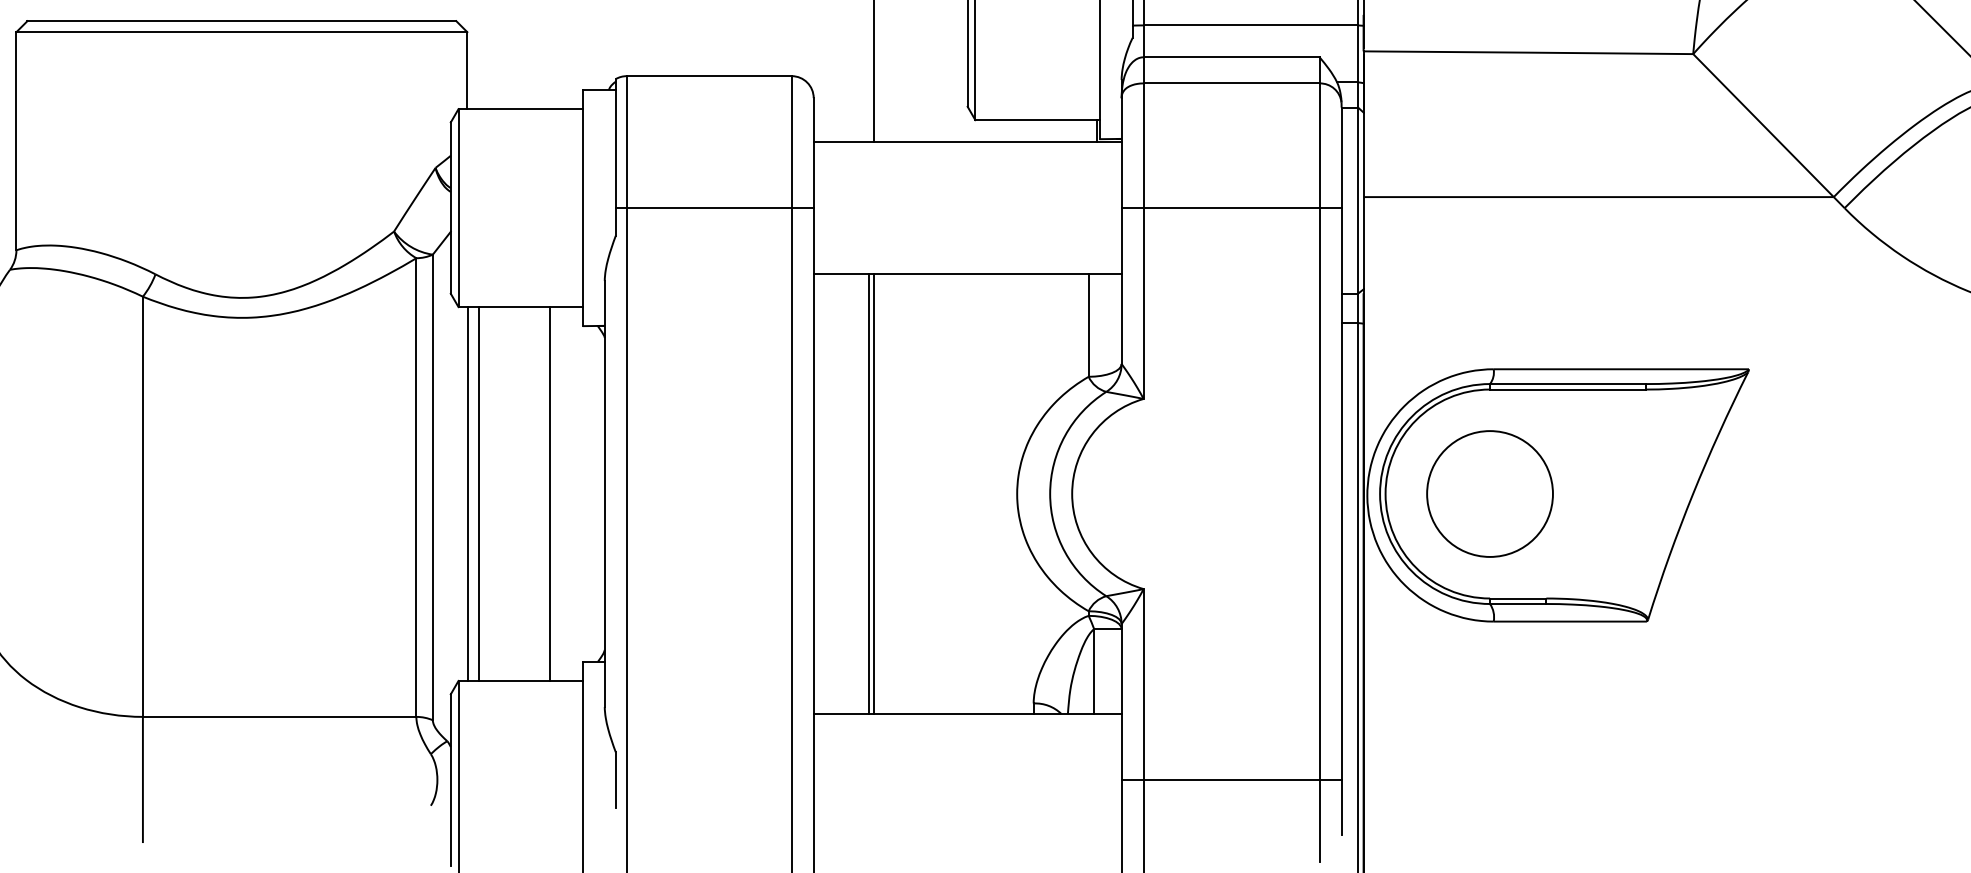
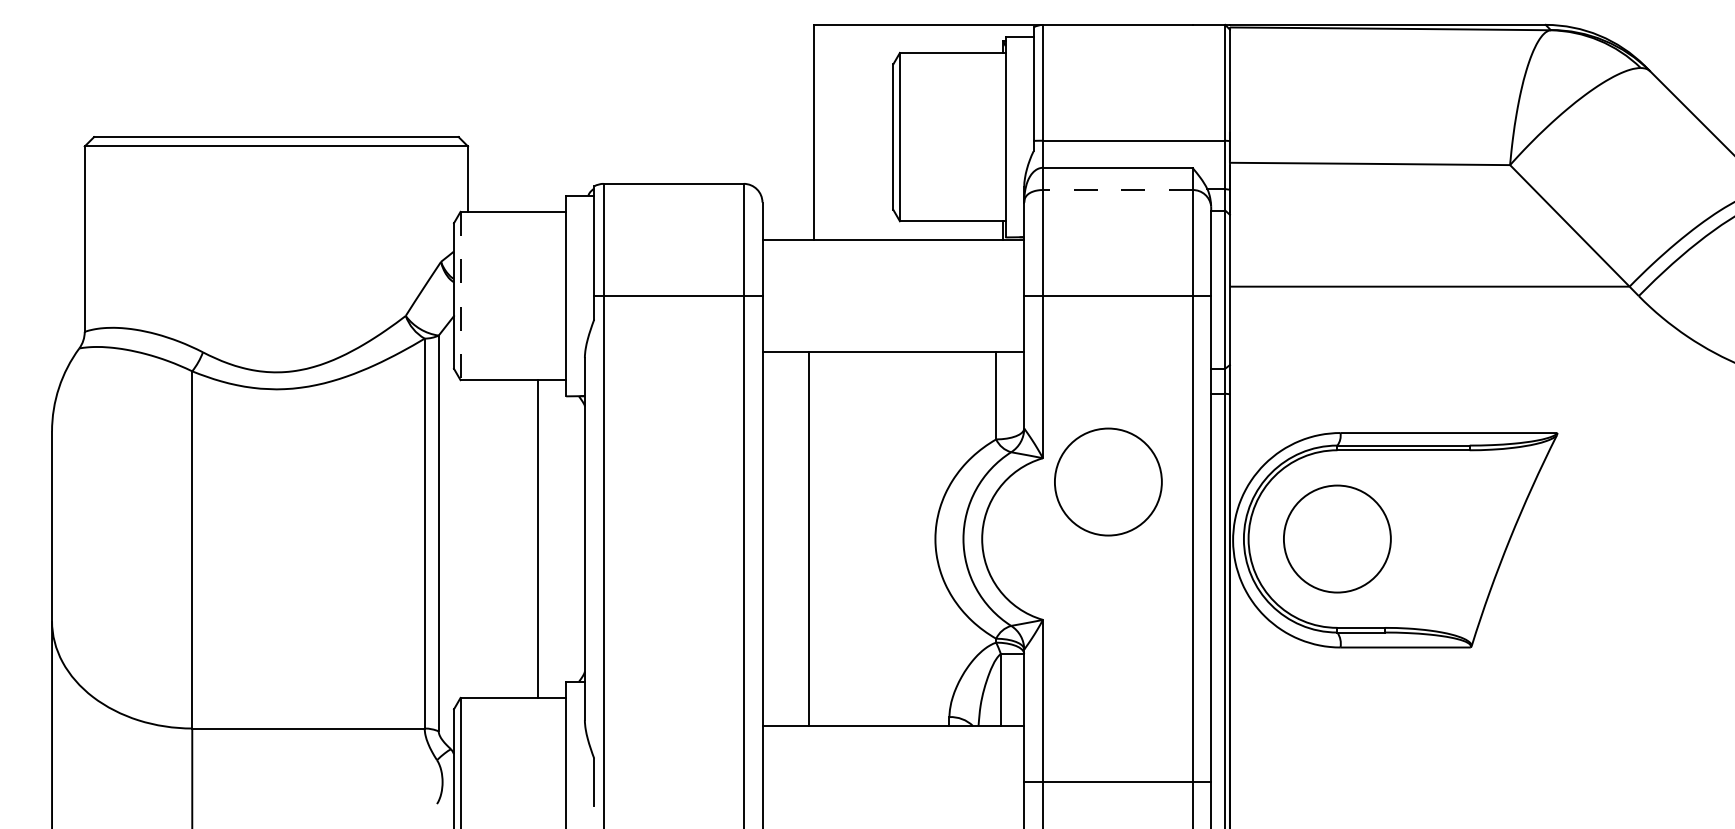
line: (1231, 83) -> (1117, 190), solid -> dashed
line: (458, 208) -> (460, 296), solid -> dashed
circle: (1220, 426) -> (1108, 481), added
line: (467, 493) -> (468, 538), removed
line: (478, 493) -> (477, 538), removed
line: (873, 494) -> (813, 539), removed

